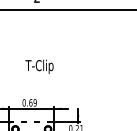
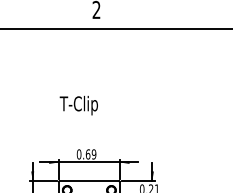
text: (39, 66) -> (78, 105), moved
line: (31, 122) -> (88, 181), dashed -> solid

